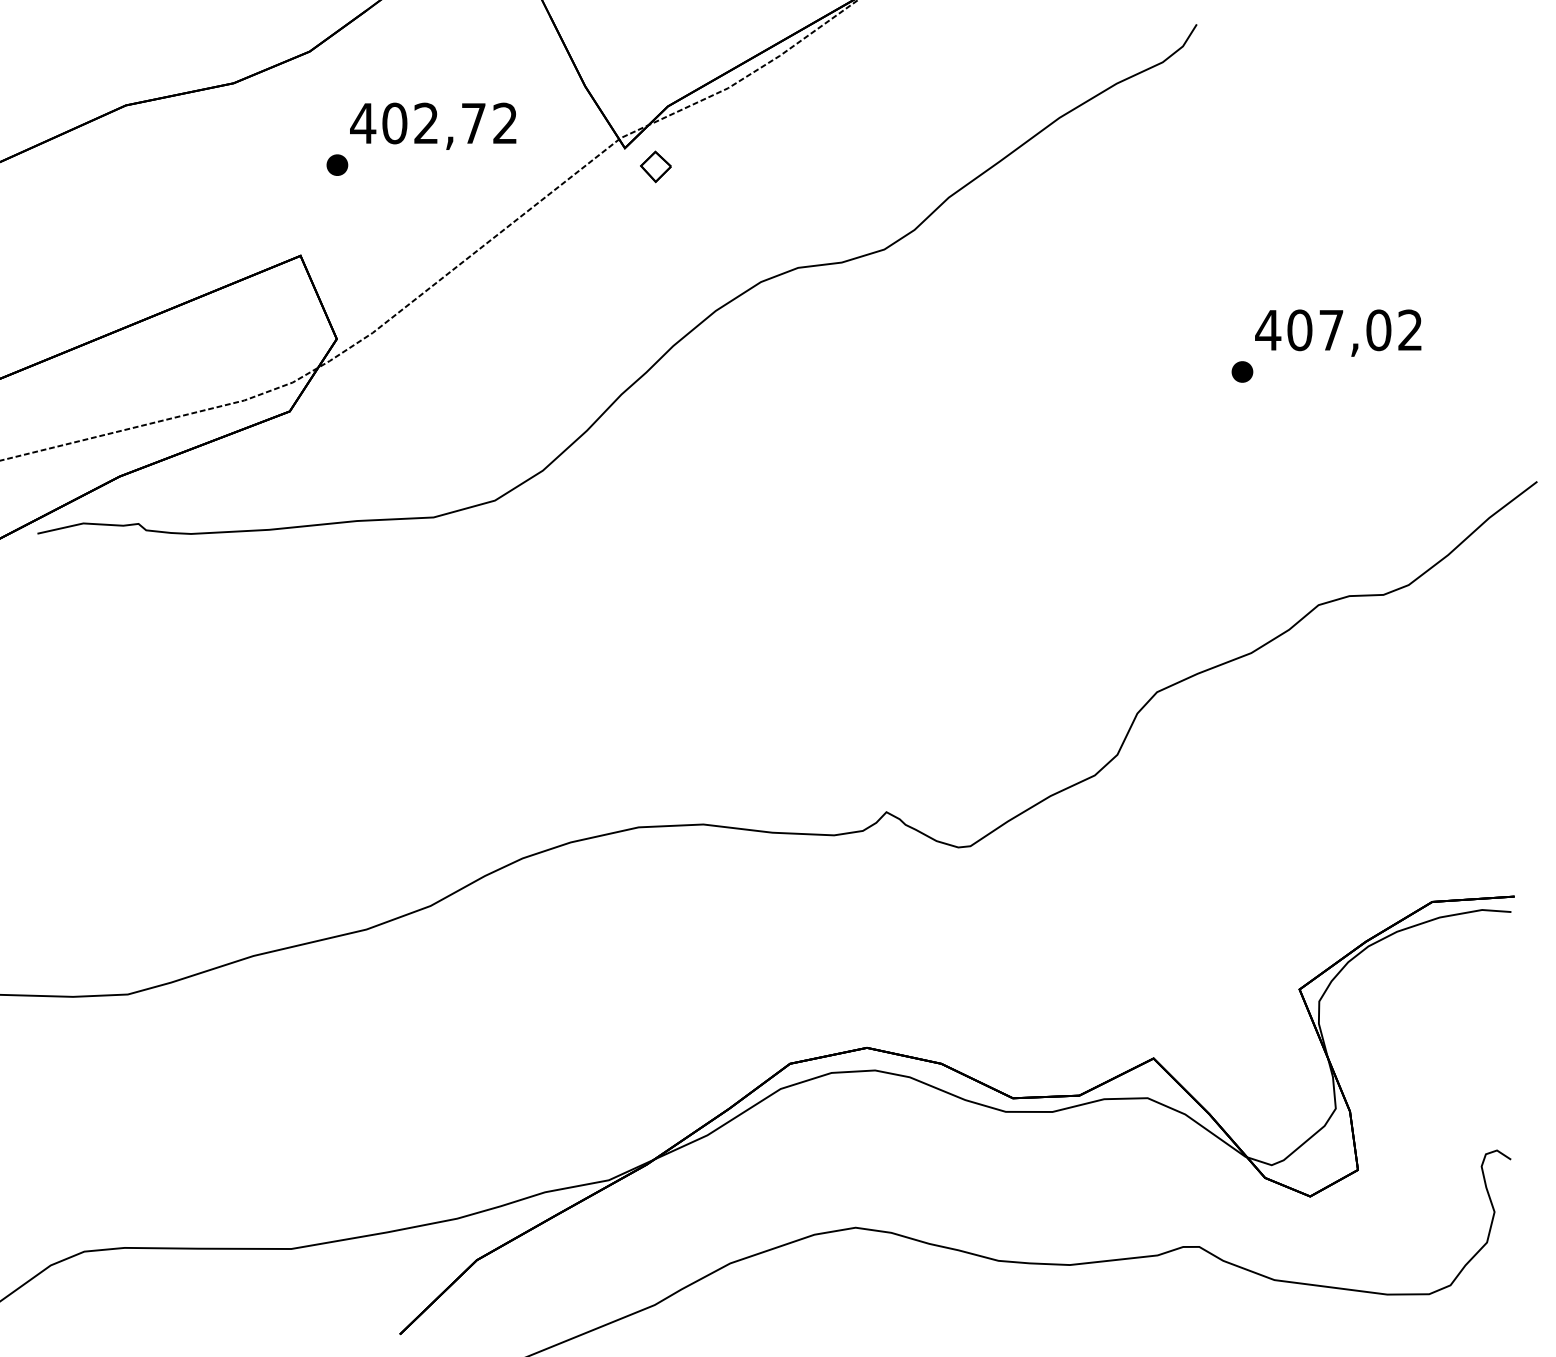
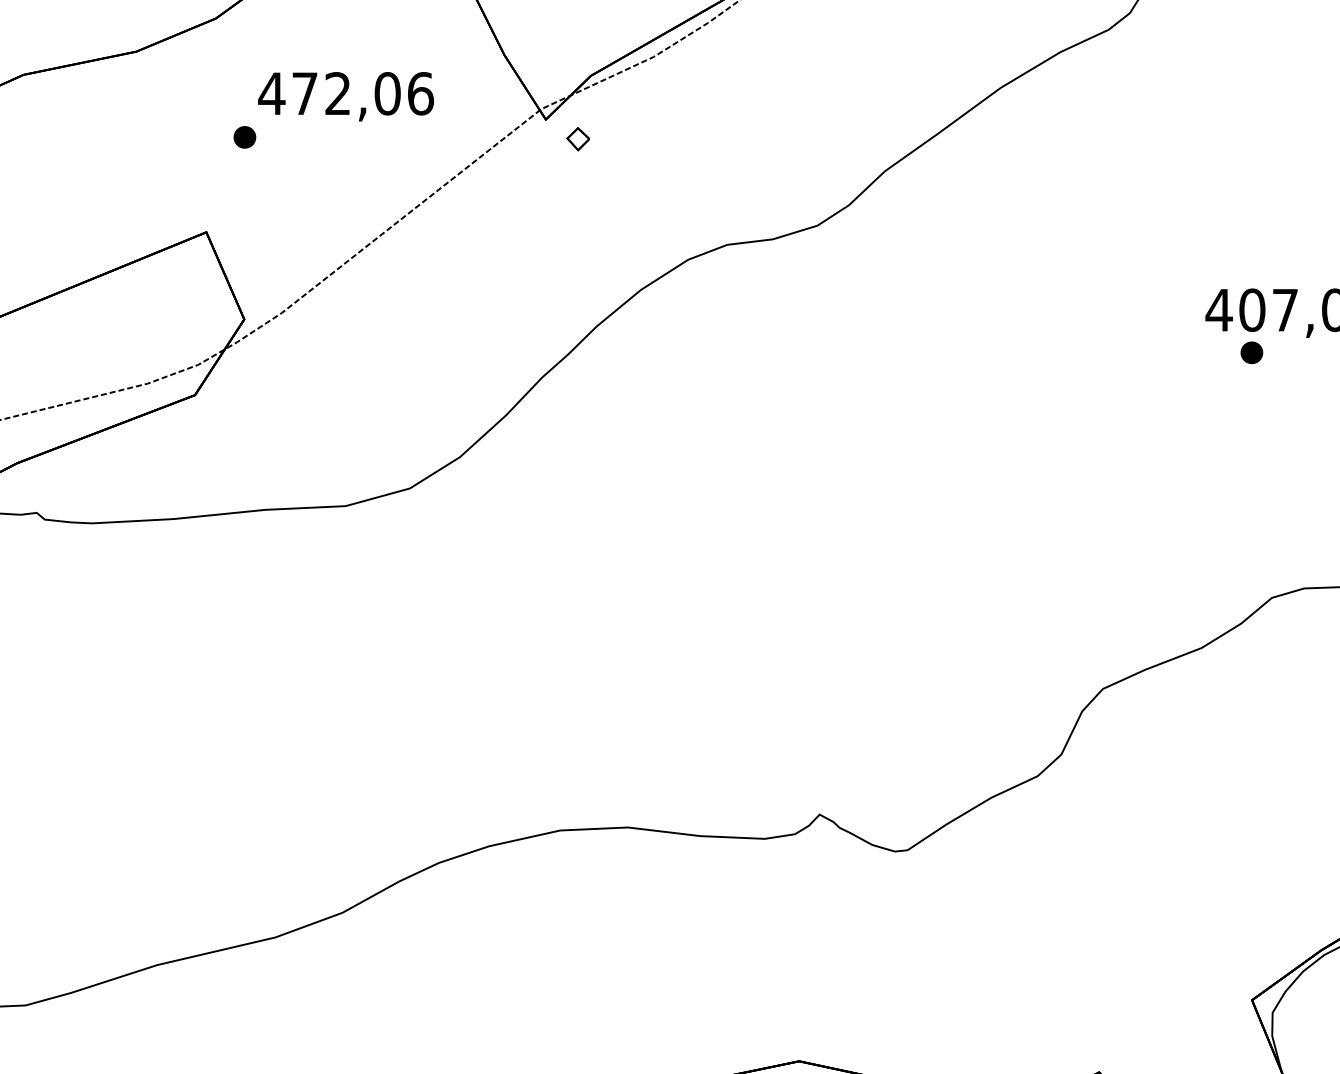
text: (450, 123) -> (363, 93), 402,72 -> 472,06
part: (655, 166) -> (577, 138), size x0.7
part: (1242, 371) -> (1251, 352), moved

